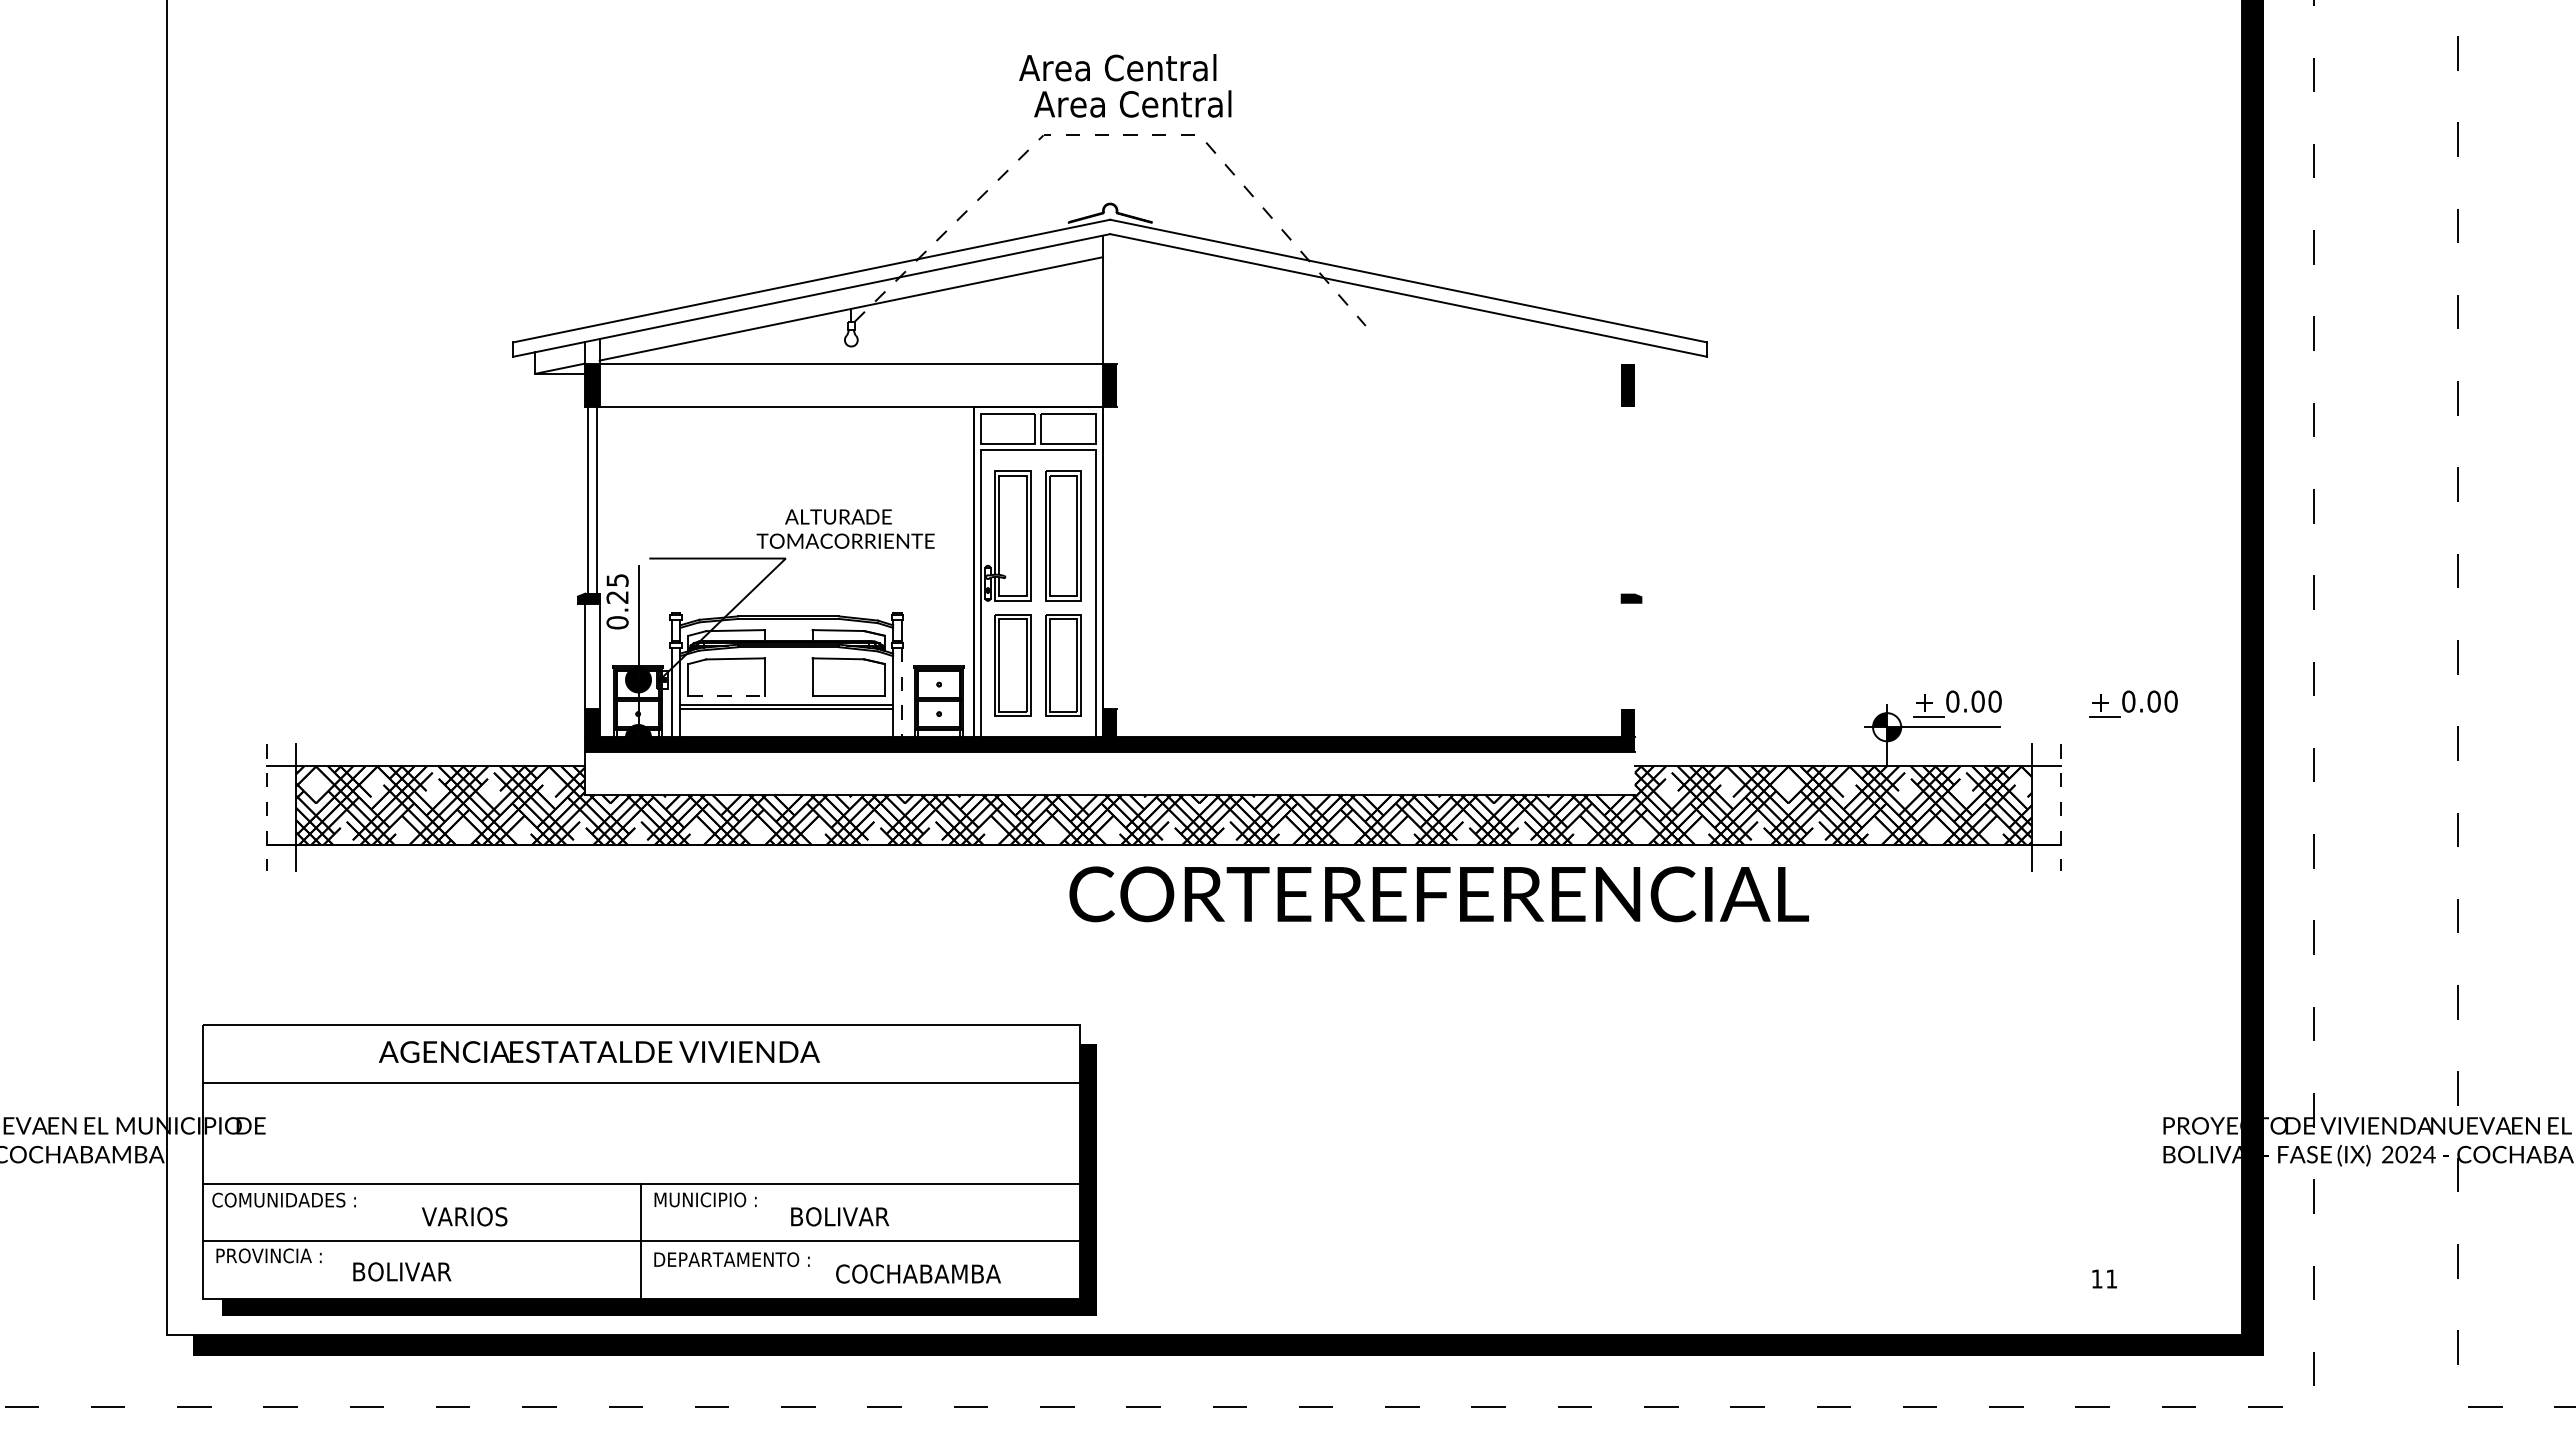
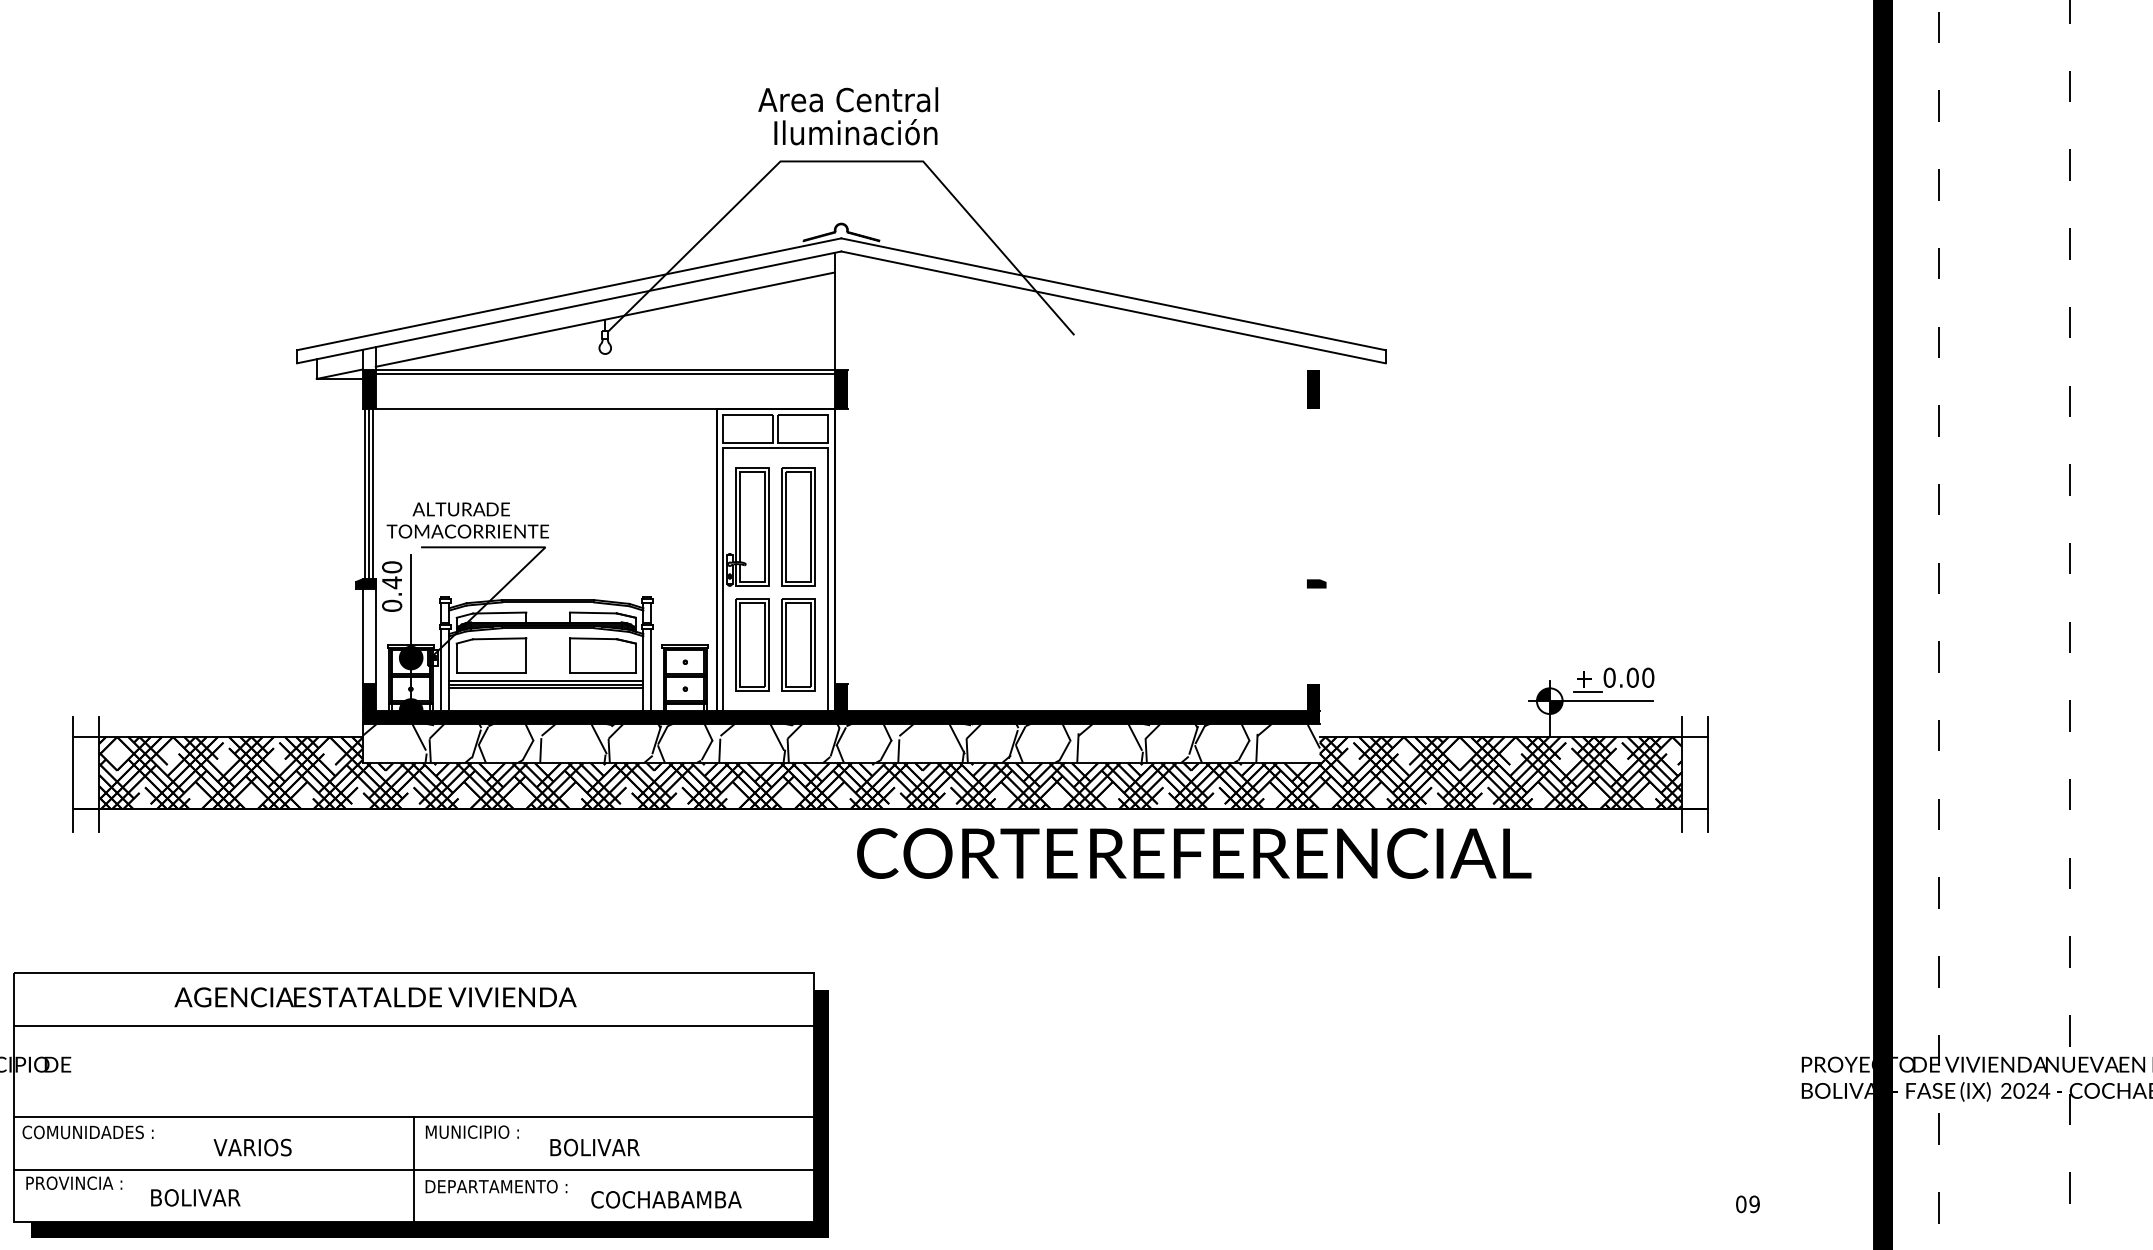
text: (1132, 102) -> (861, 131), Area Central -> Iluminación
line: (1115, 135) -> (846, 161), dashed -> solid
line: (851, 368) -> (605, 374), added
line: (592, 499) -> (369, 493), added
text: (845, 528) -> (467, 519), moved
text: (617, 588) -> (392, 574), 0.25 -> 0.40
line: (901, 692) -> (651, 669), dashed -> solid
line: (727, 696) -> (492, 673), dashed -> solid
part: (2133, 703) -> (1774, 679), removed
line: (786, 712) -> (546, 687), added
hatch: (1110, 773) -> (841, 743), added
line: (267, 808) -> (72, 775), dashed -> solid
line: (2060, 808) -> (1707, 775), dashed -> solid
text: (1438, 894) -> (1193, 853), moved
text: (2104, 1278) -> (1748, 1203), 11 -> 09

